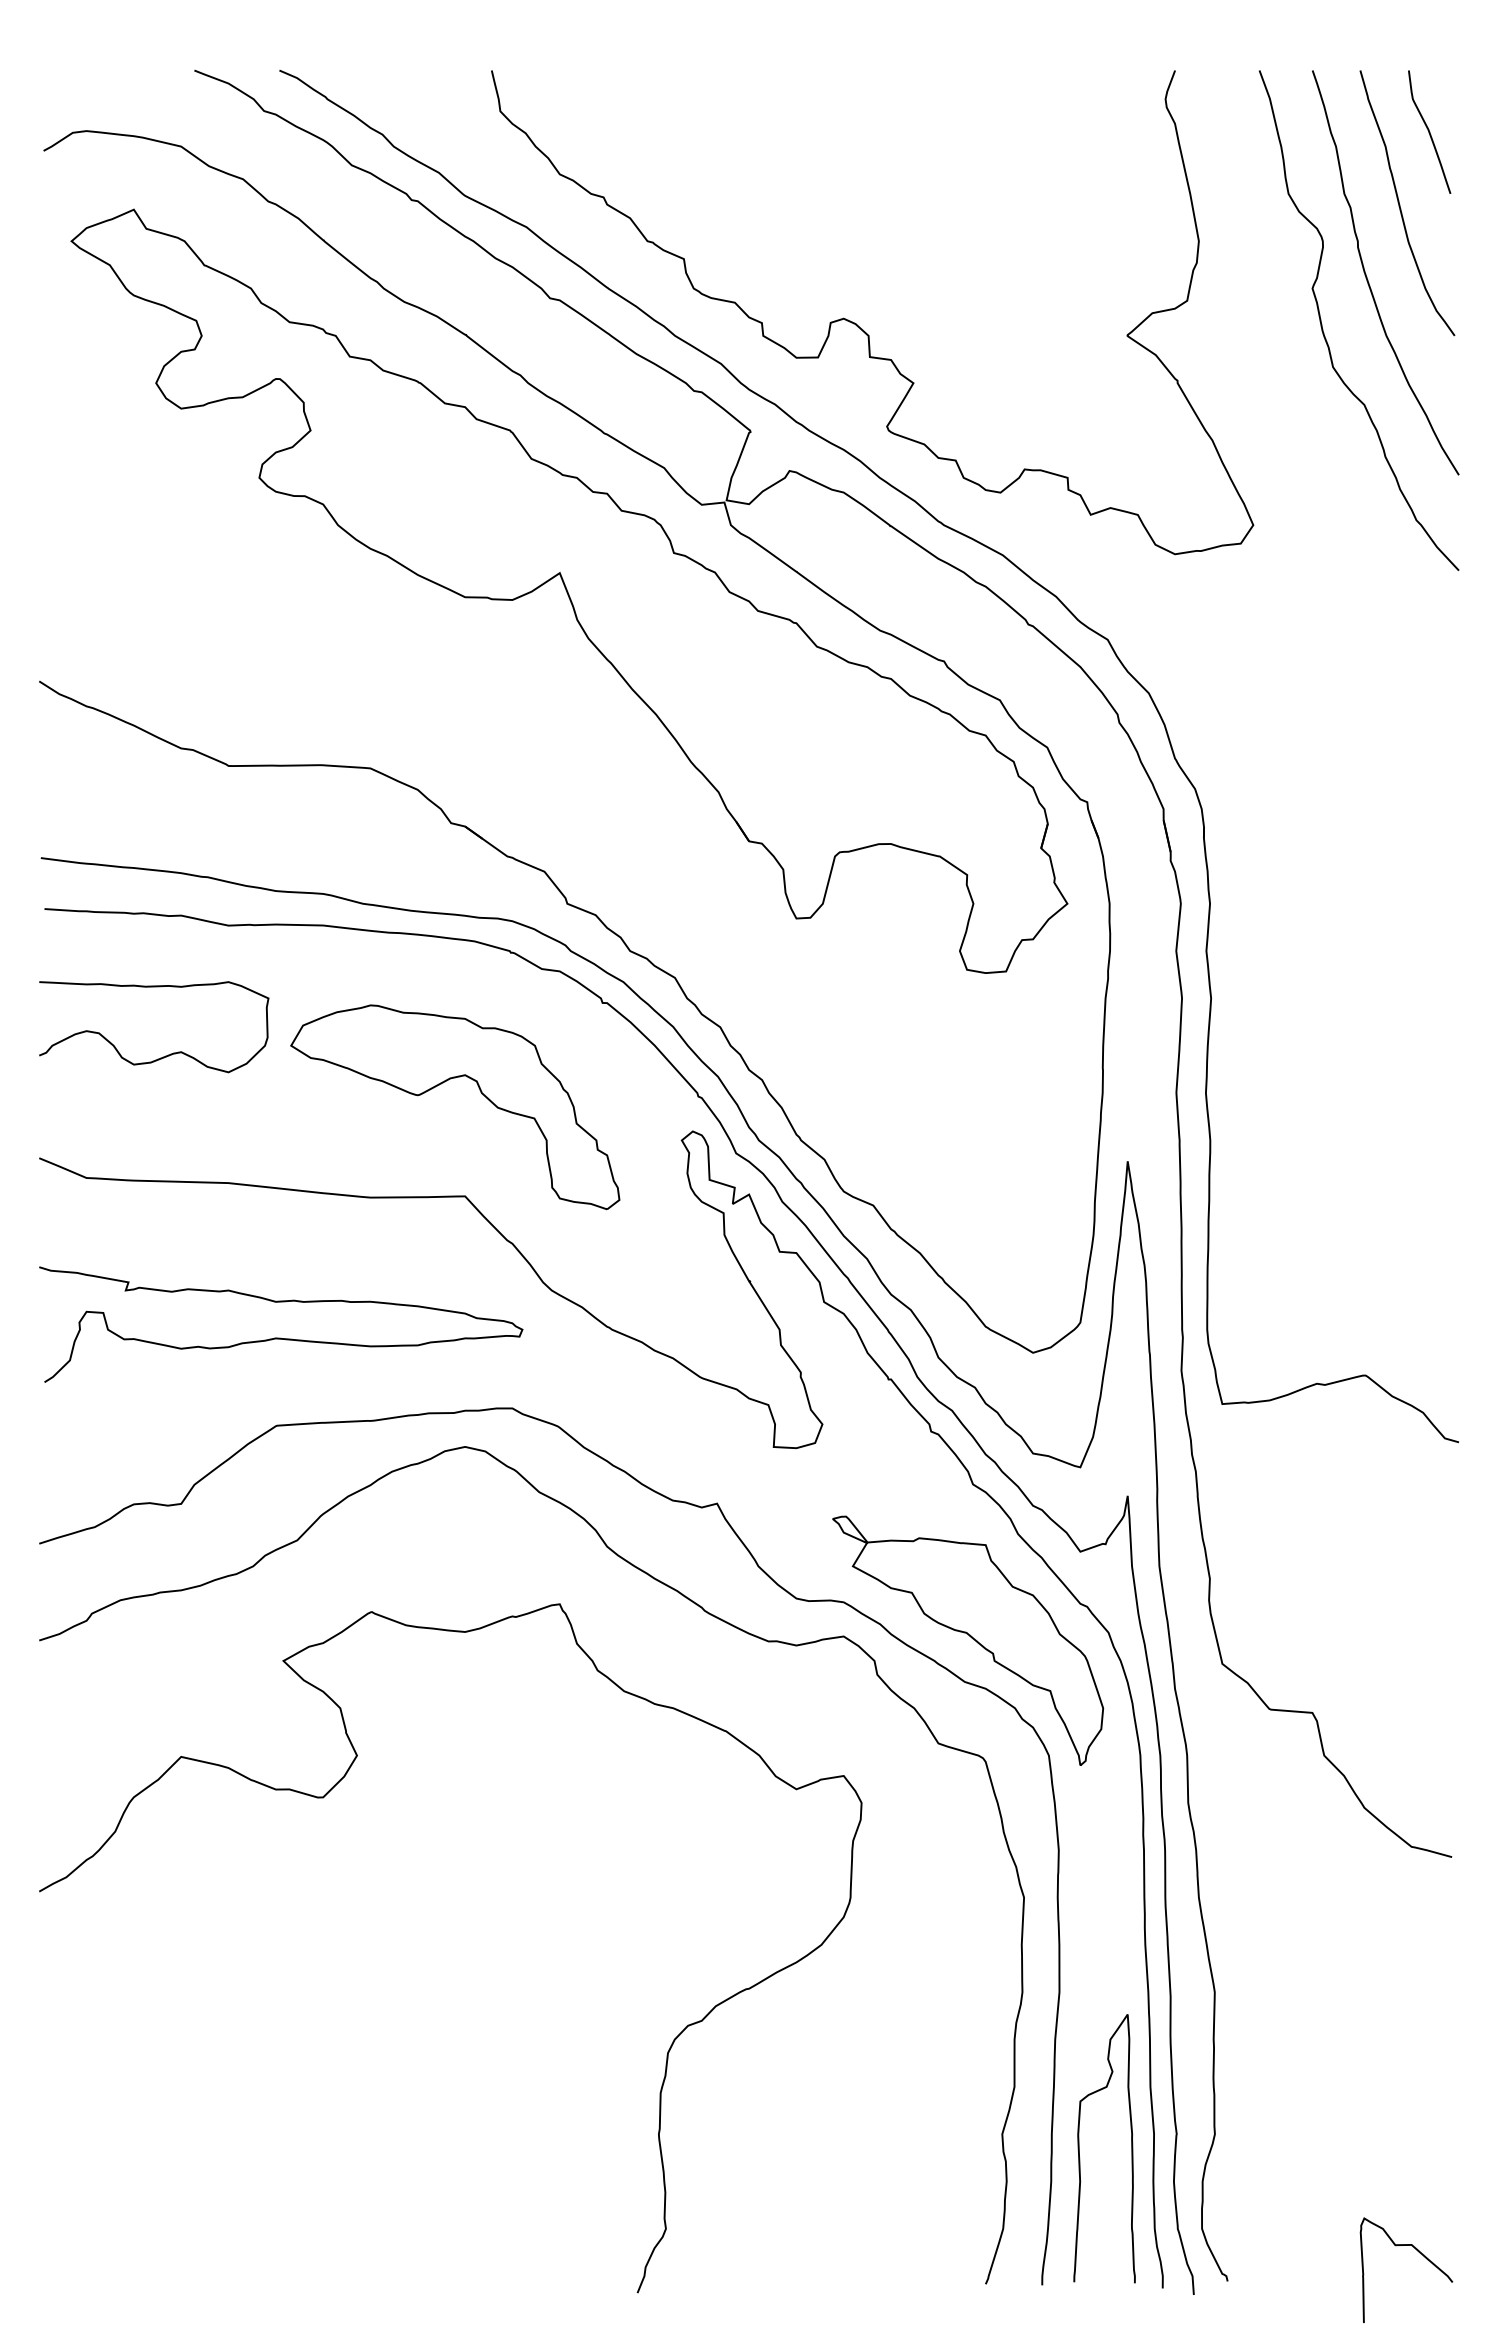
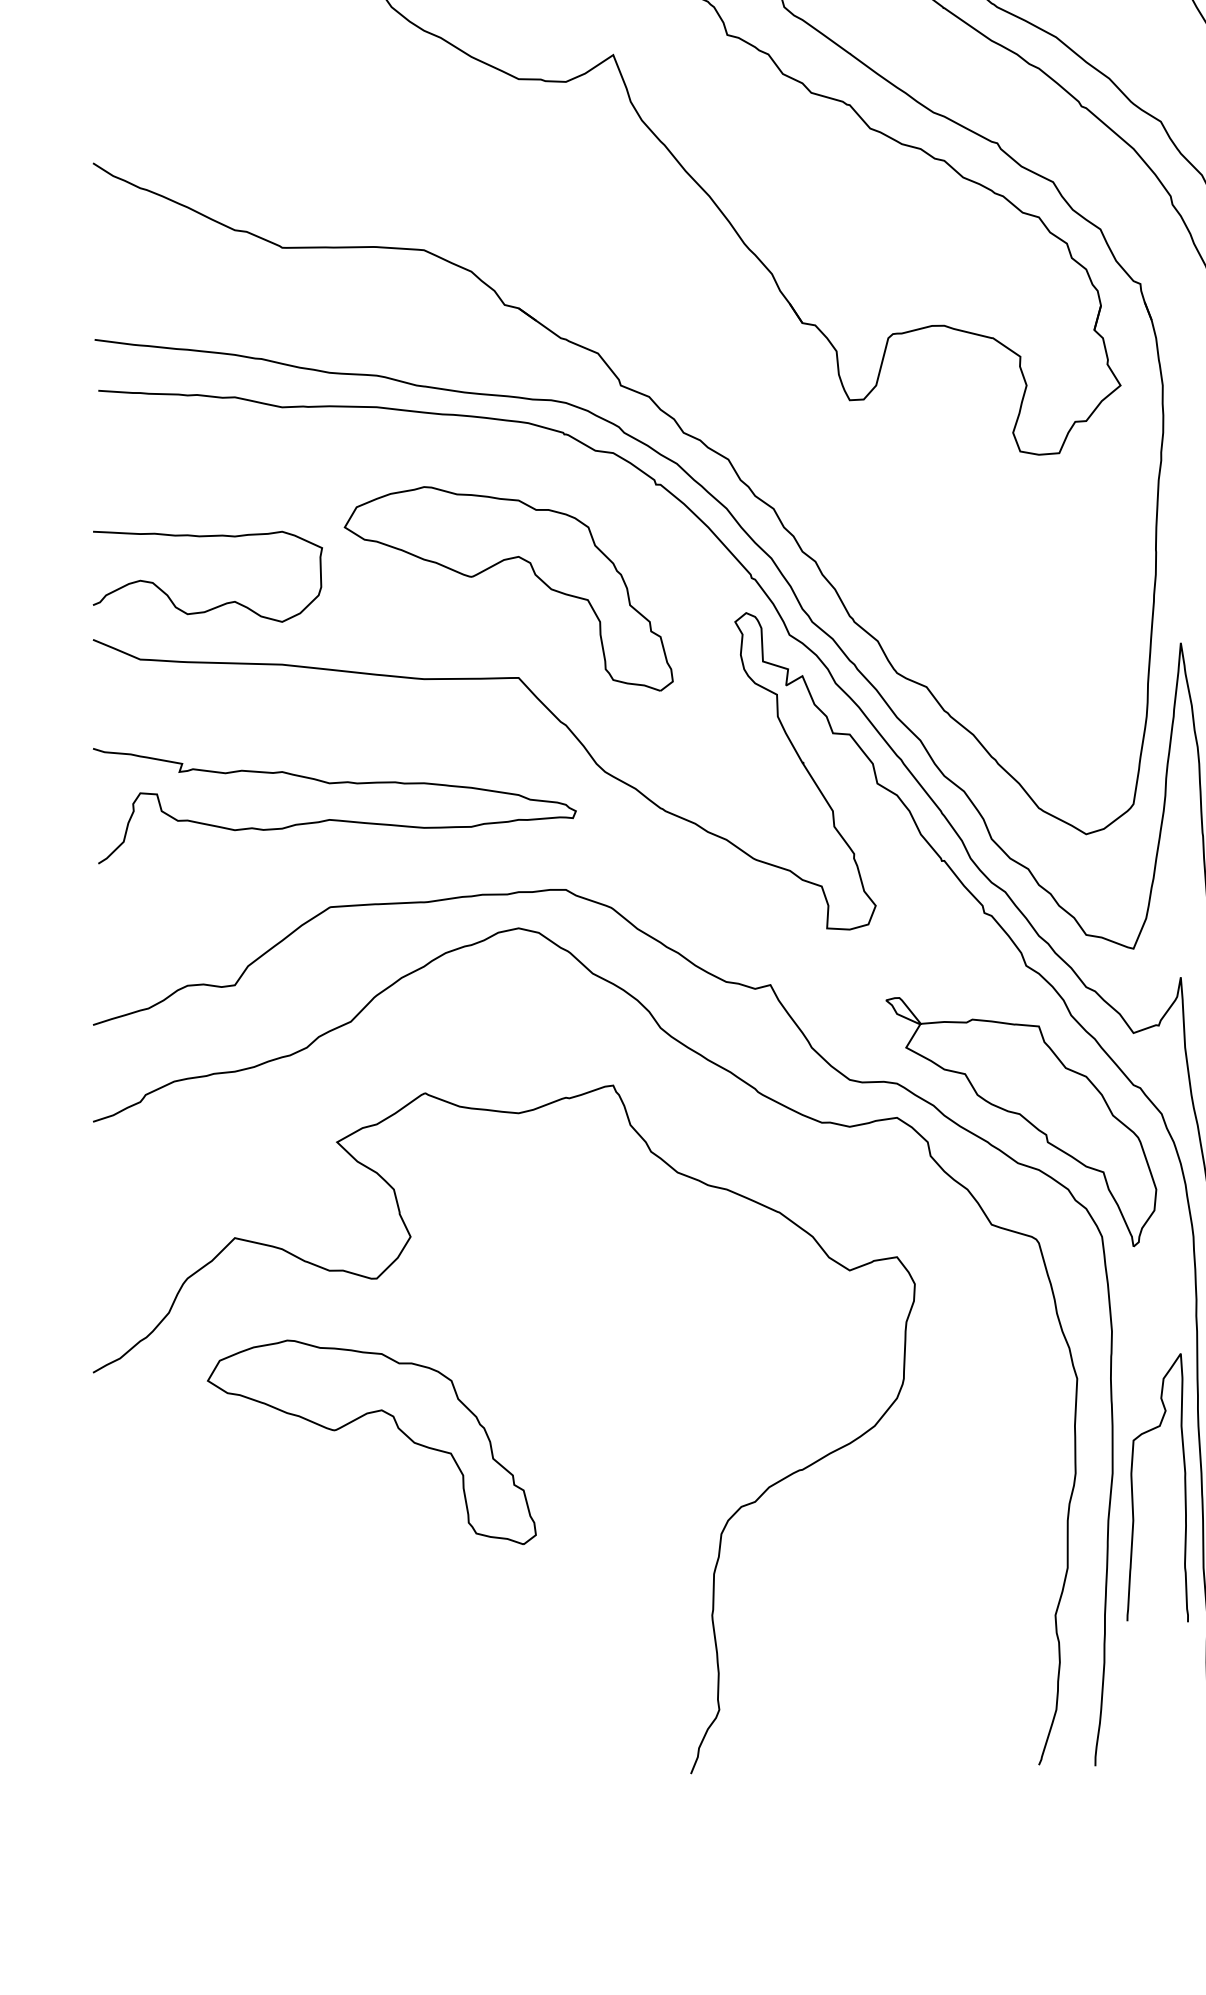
curve: (165, 1055) -> (219, 605), moved
part: (306, 1937) -> (360, 1418), added
curve: (1079, 2148) -> (1132, 1487), moved

